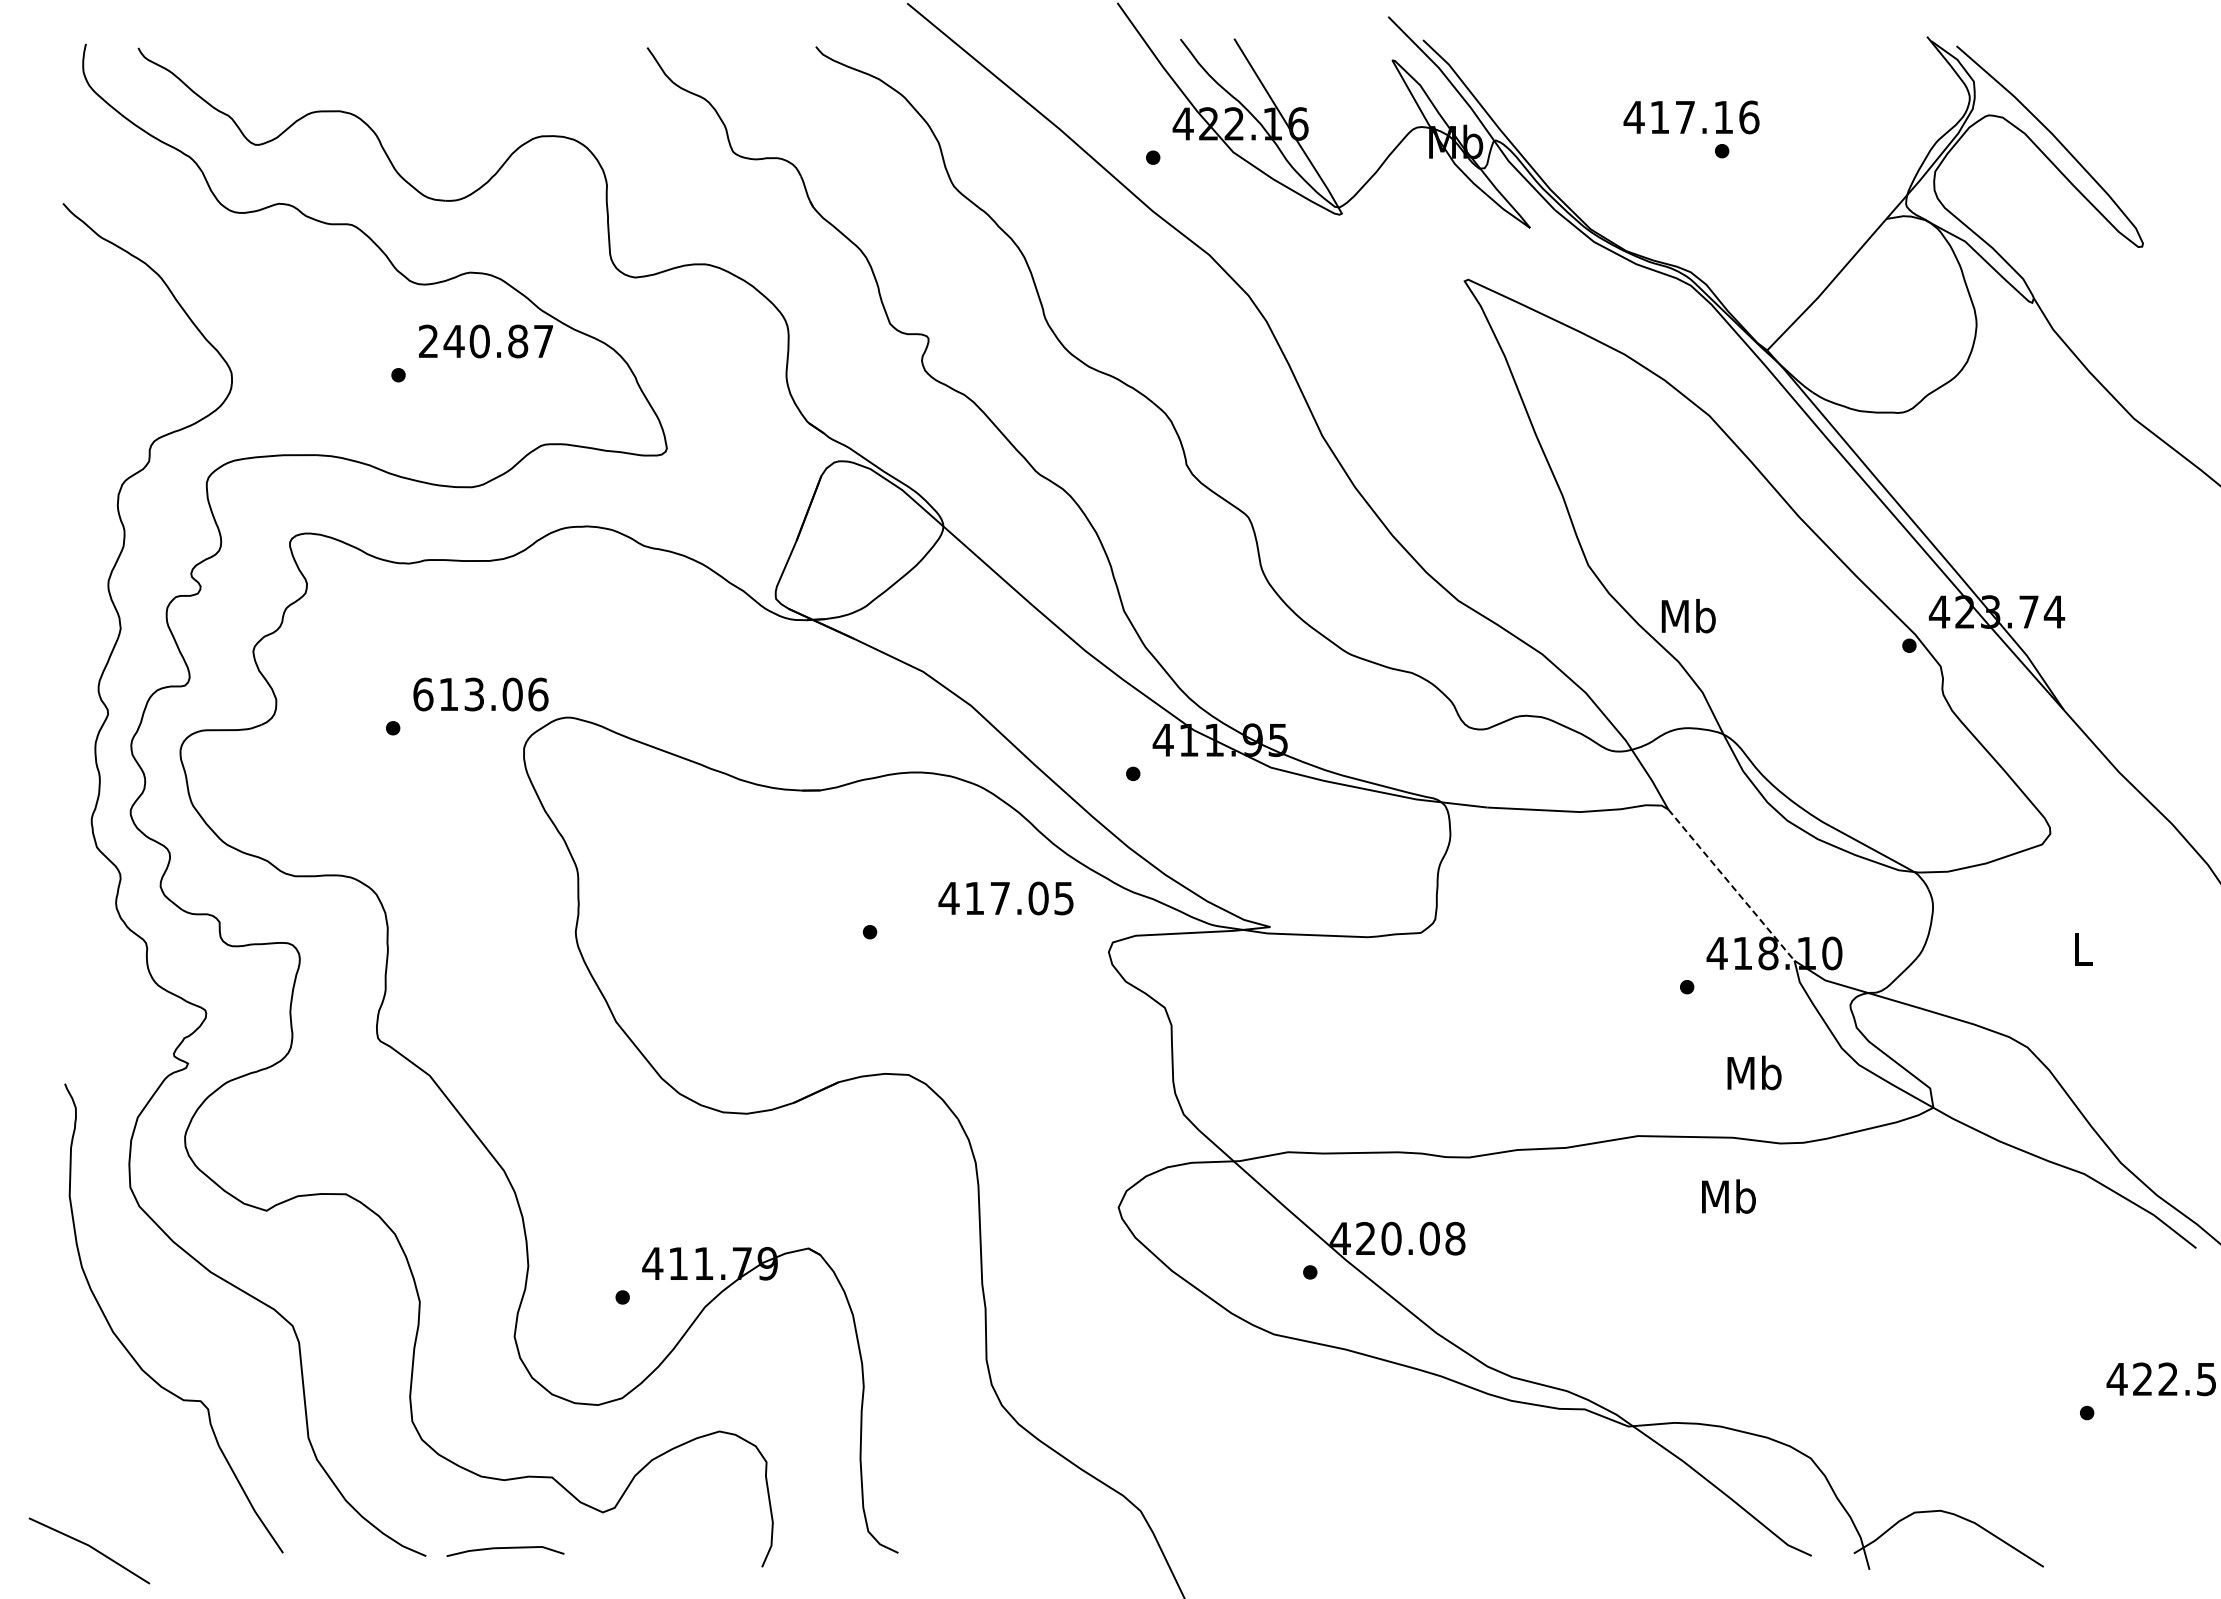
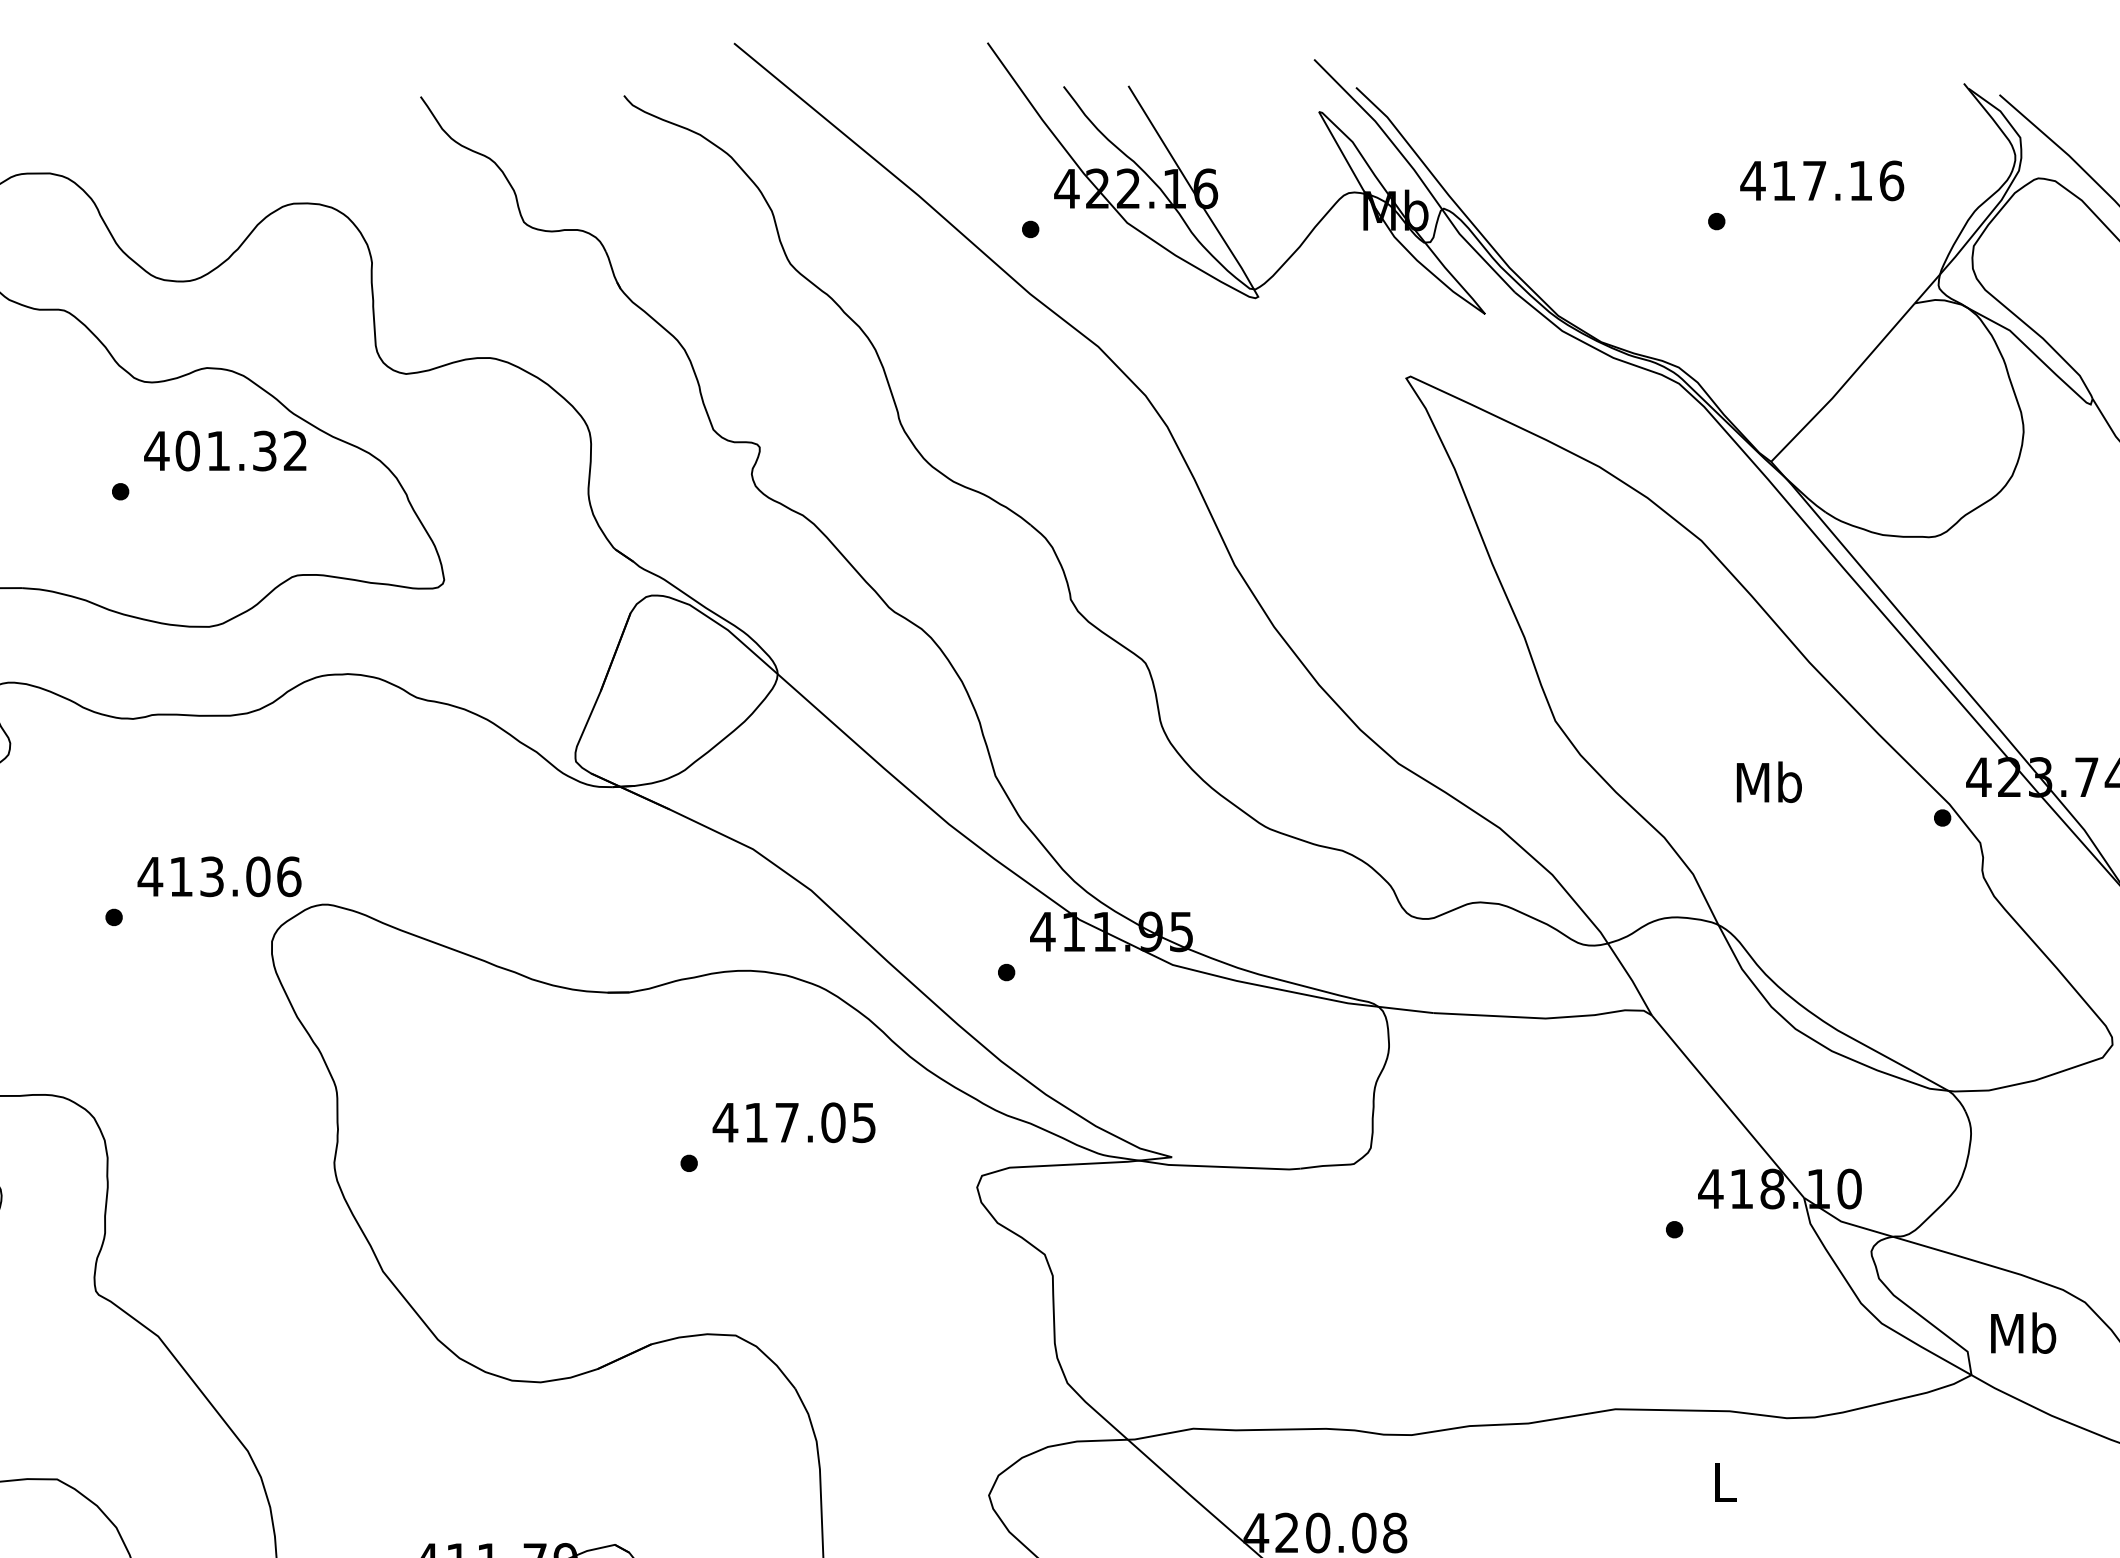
text: (1691, 117) -> (1822, 180), moved
text: (485, 341) -> (225, 451), 240.87 -> 401.32
text: (1688, 615) -> (1769, 781), moved
text: (422, 694) -> (149, 876), 613.06 -> 413.06
line: (1731, 885) -> (1728, 1107), dashed -> solid
text: (1005, 898) -> (793, 1122), moved
text: (1754, 1072) -> (2023, 1332), moved
text: (1728, 1196) -> (1724, 1482), Mb -> L

